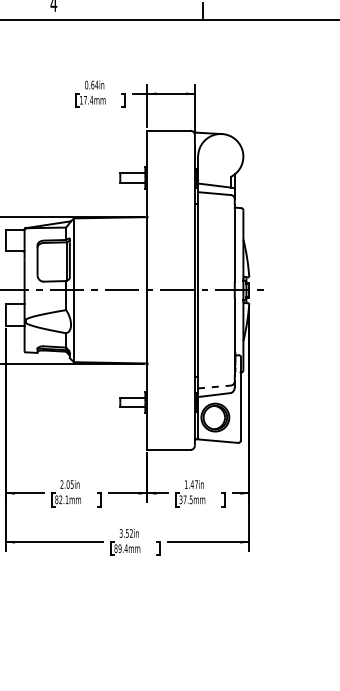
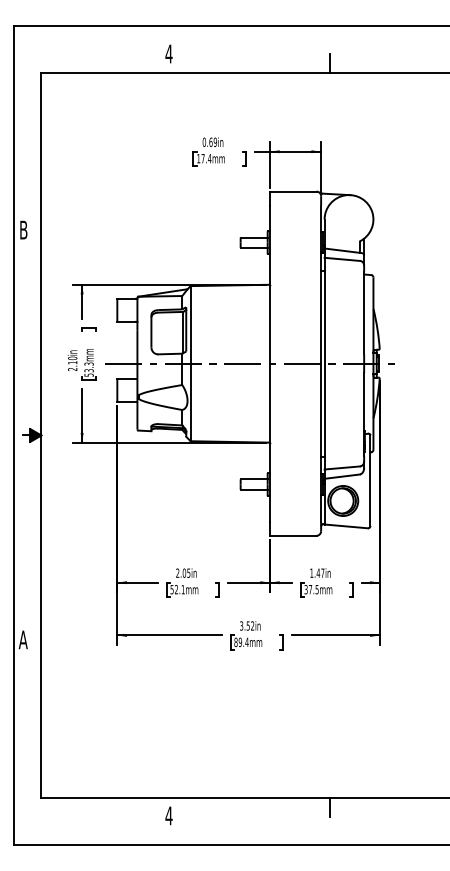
text: (96, 84) -> (215, 141), 0.64in -> 0.69in
line: (214, 386) -> (342, 467), dashed -> solid
text: (56, 499) -> (171, 589), 82.1mm -> 52.1mm

